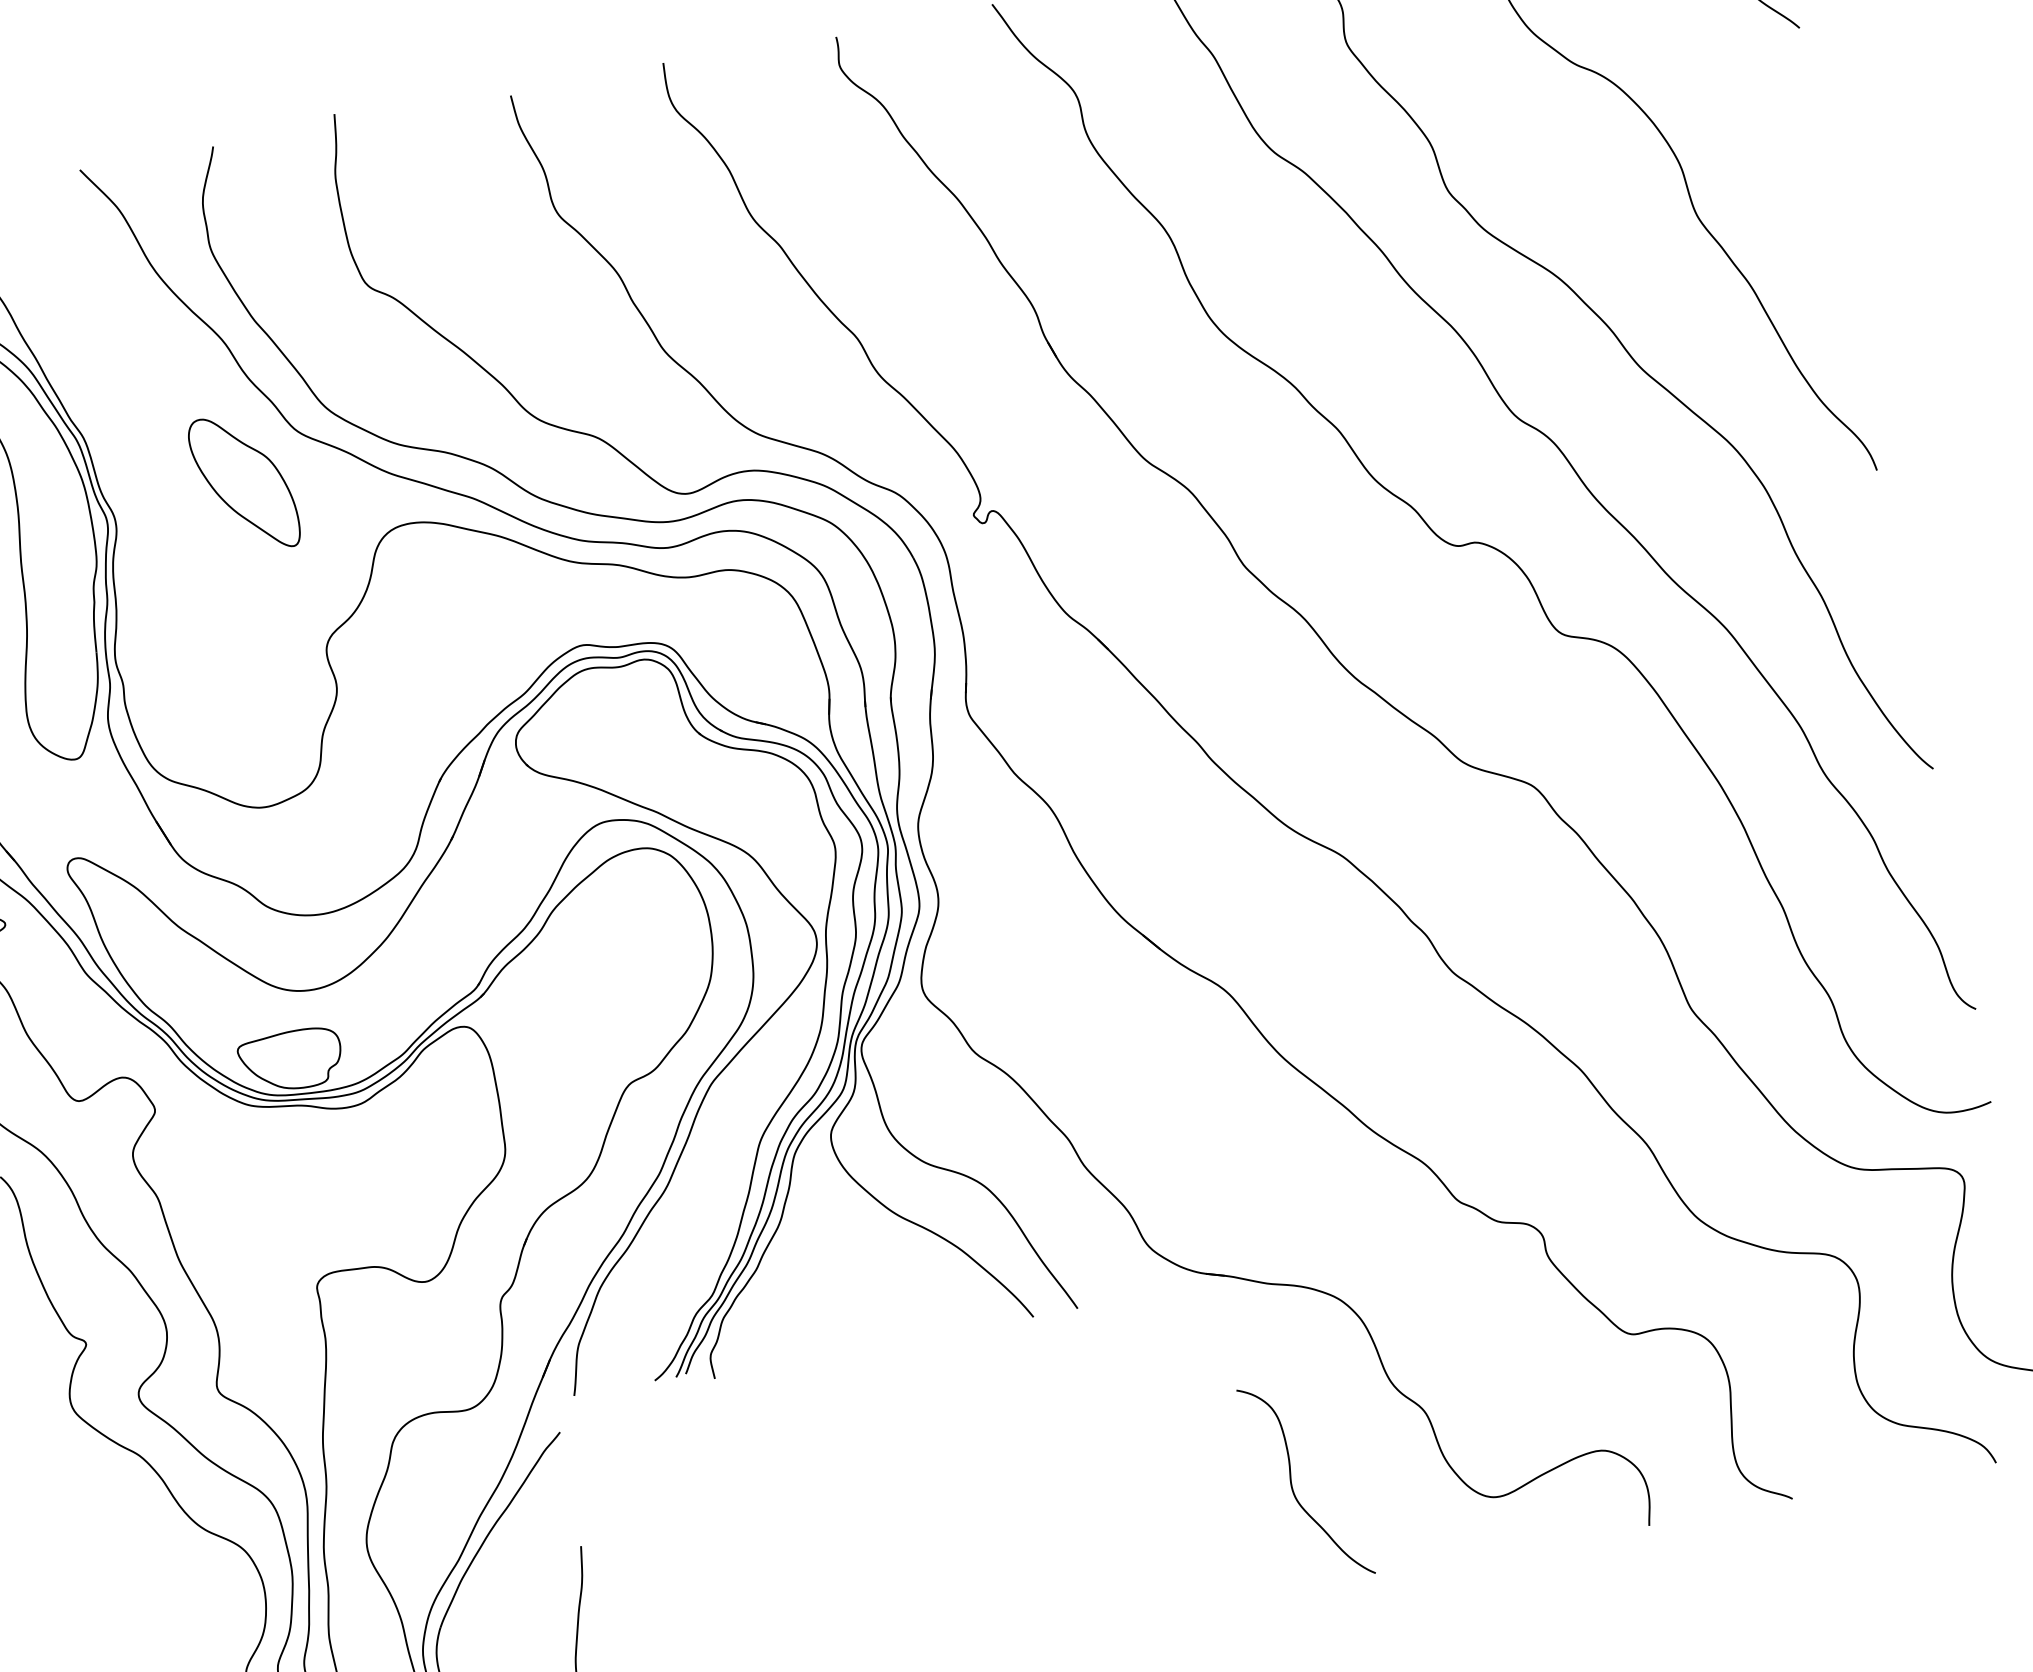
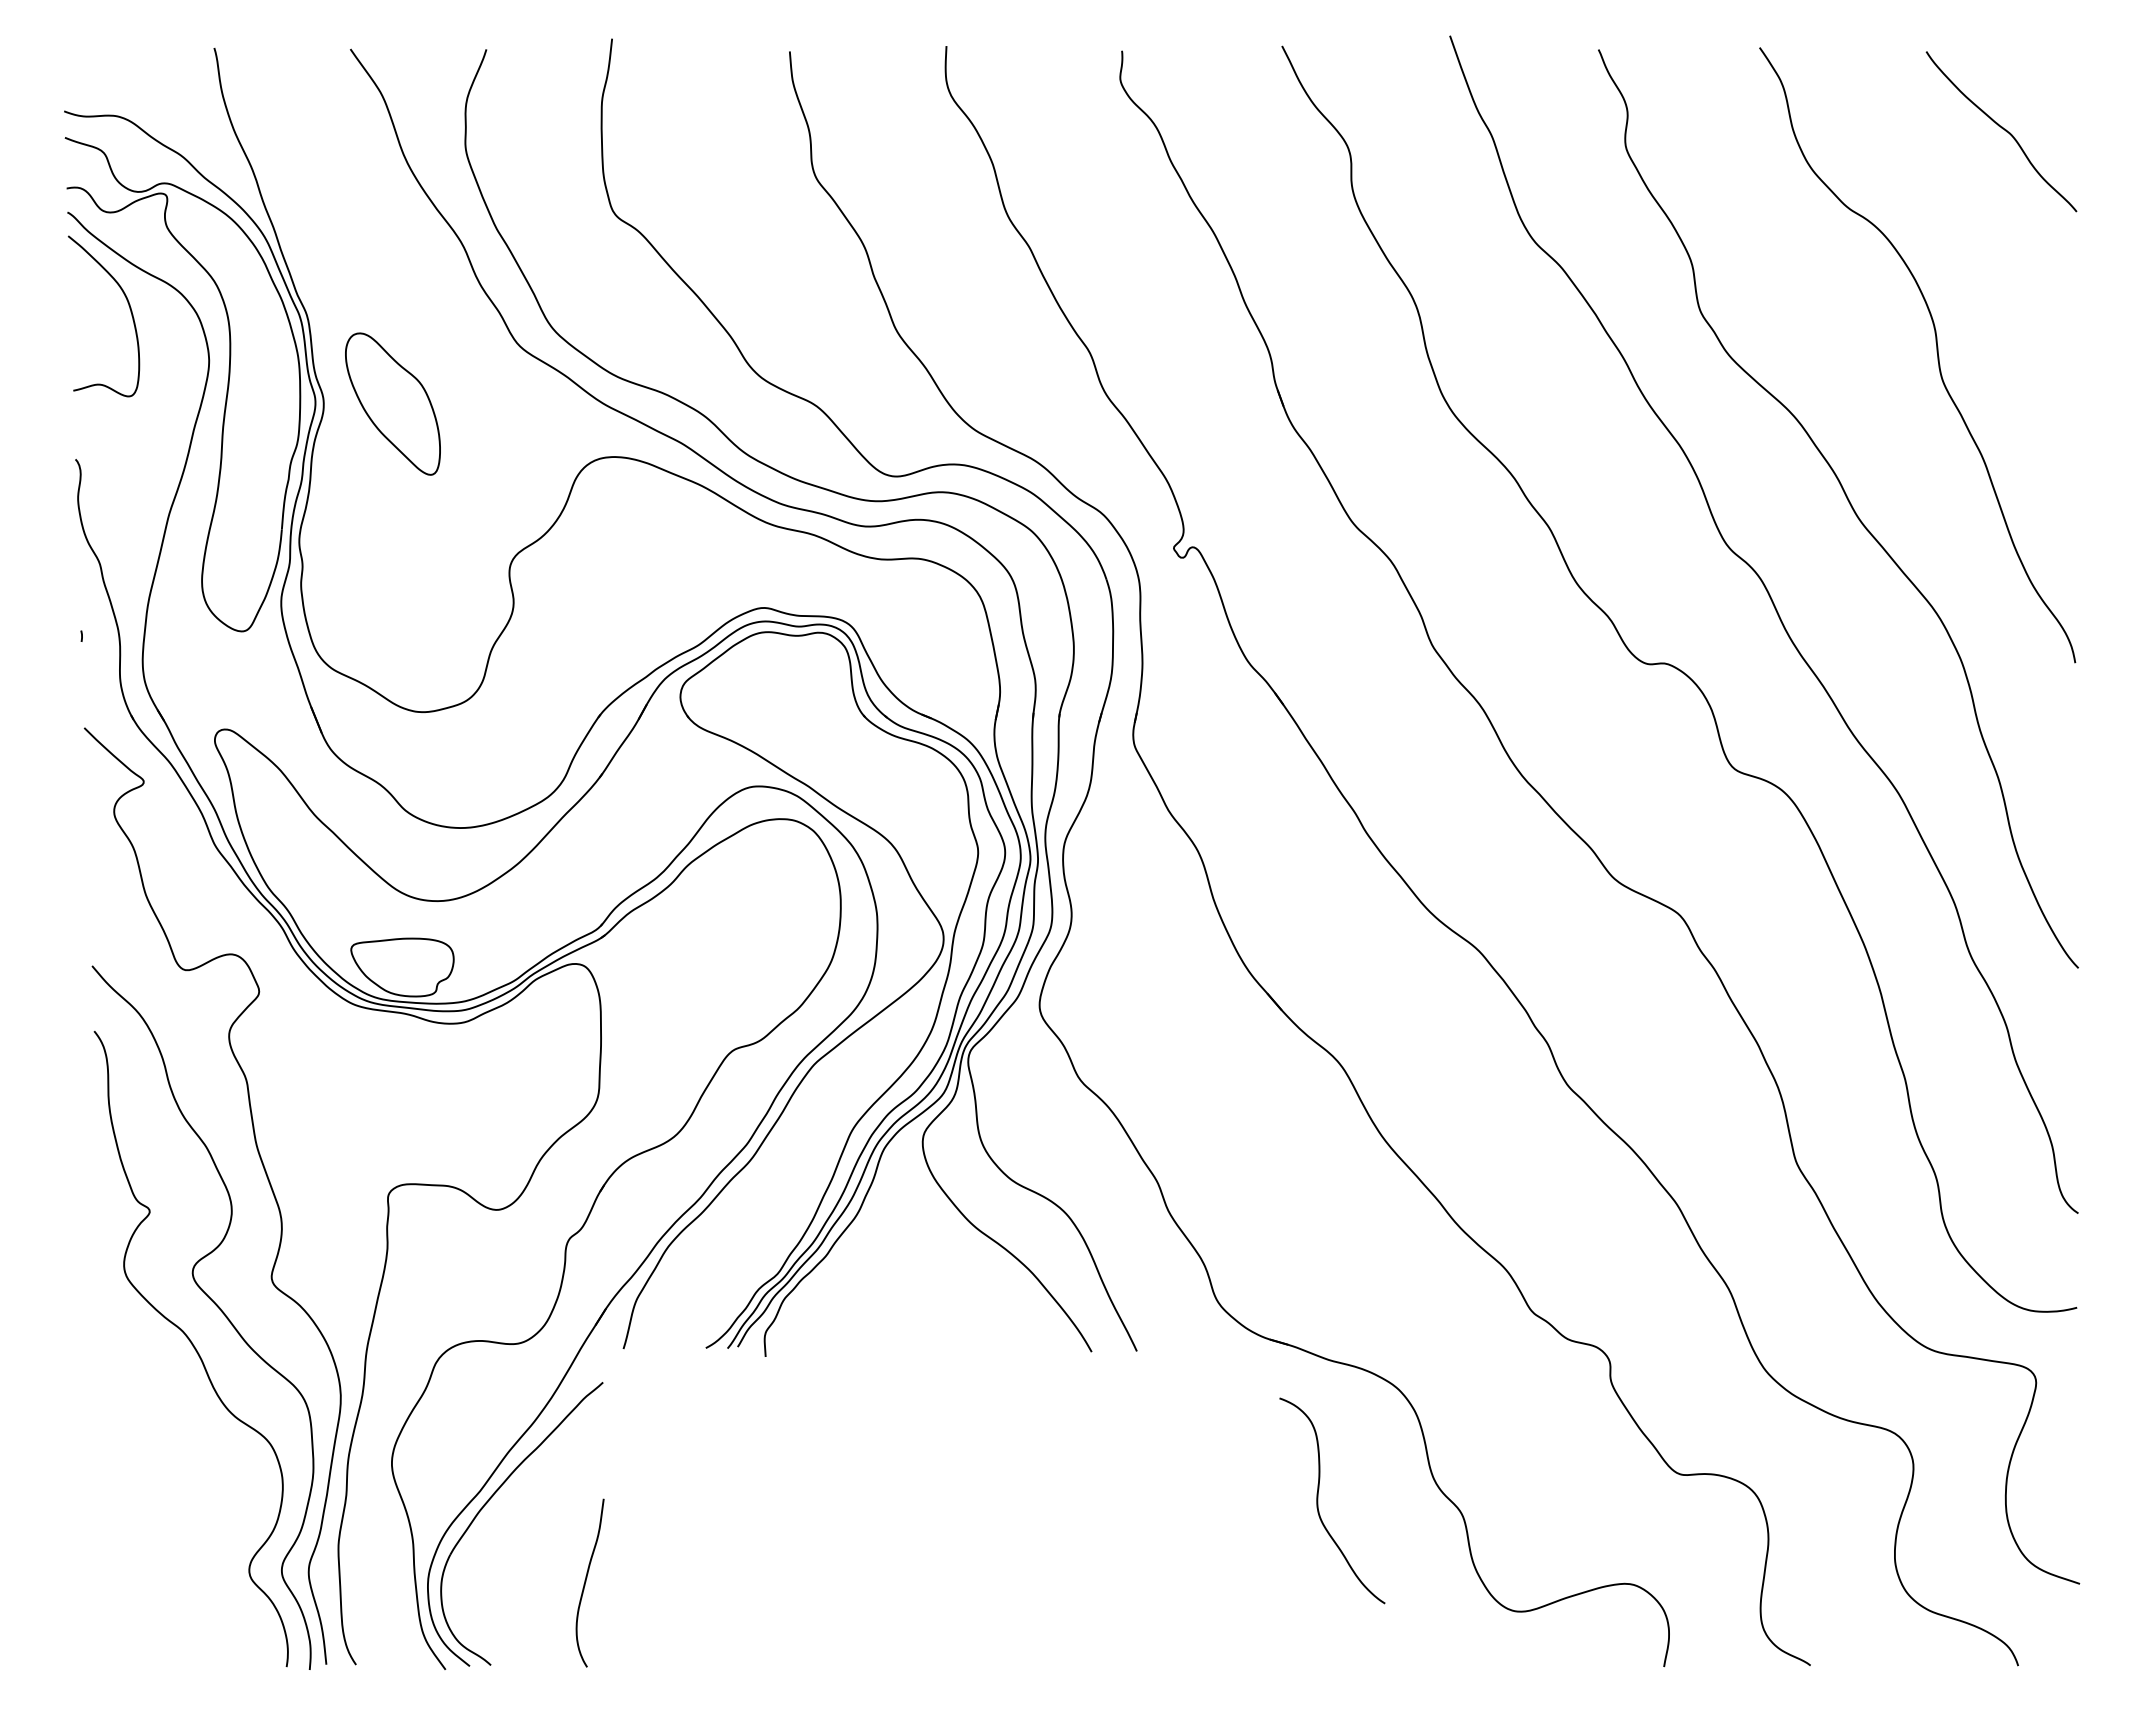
part: (243, 482) -> (392, 403), moved
curve: (1292, 1483) -> (1318, 1500), moved

